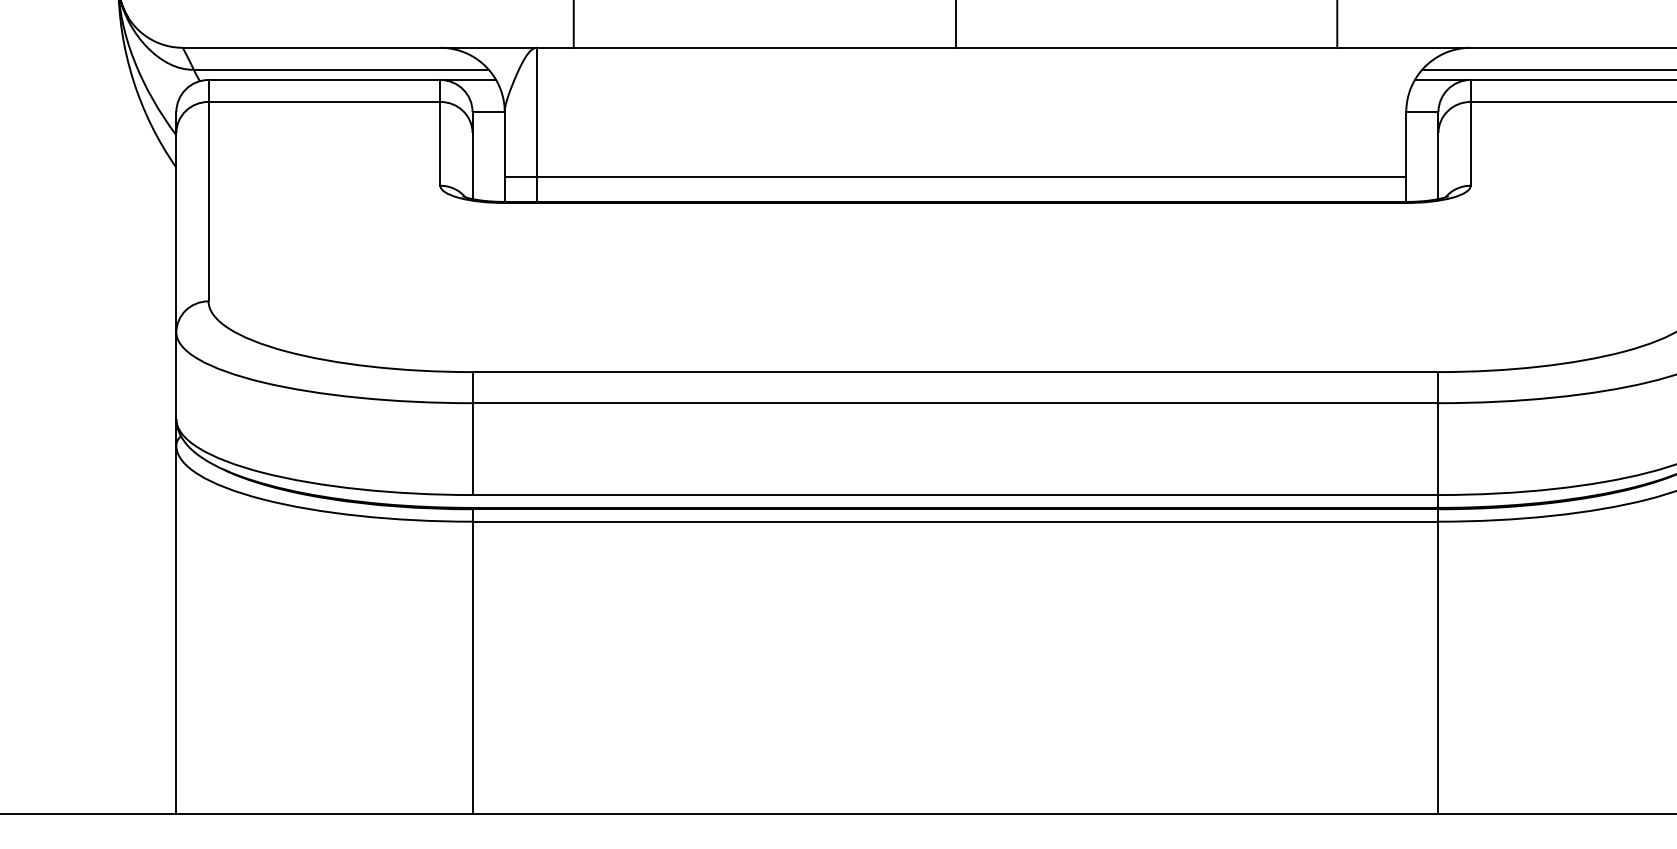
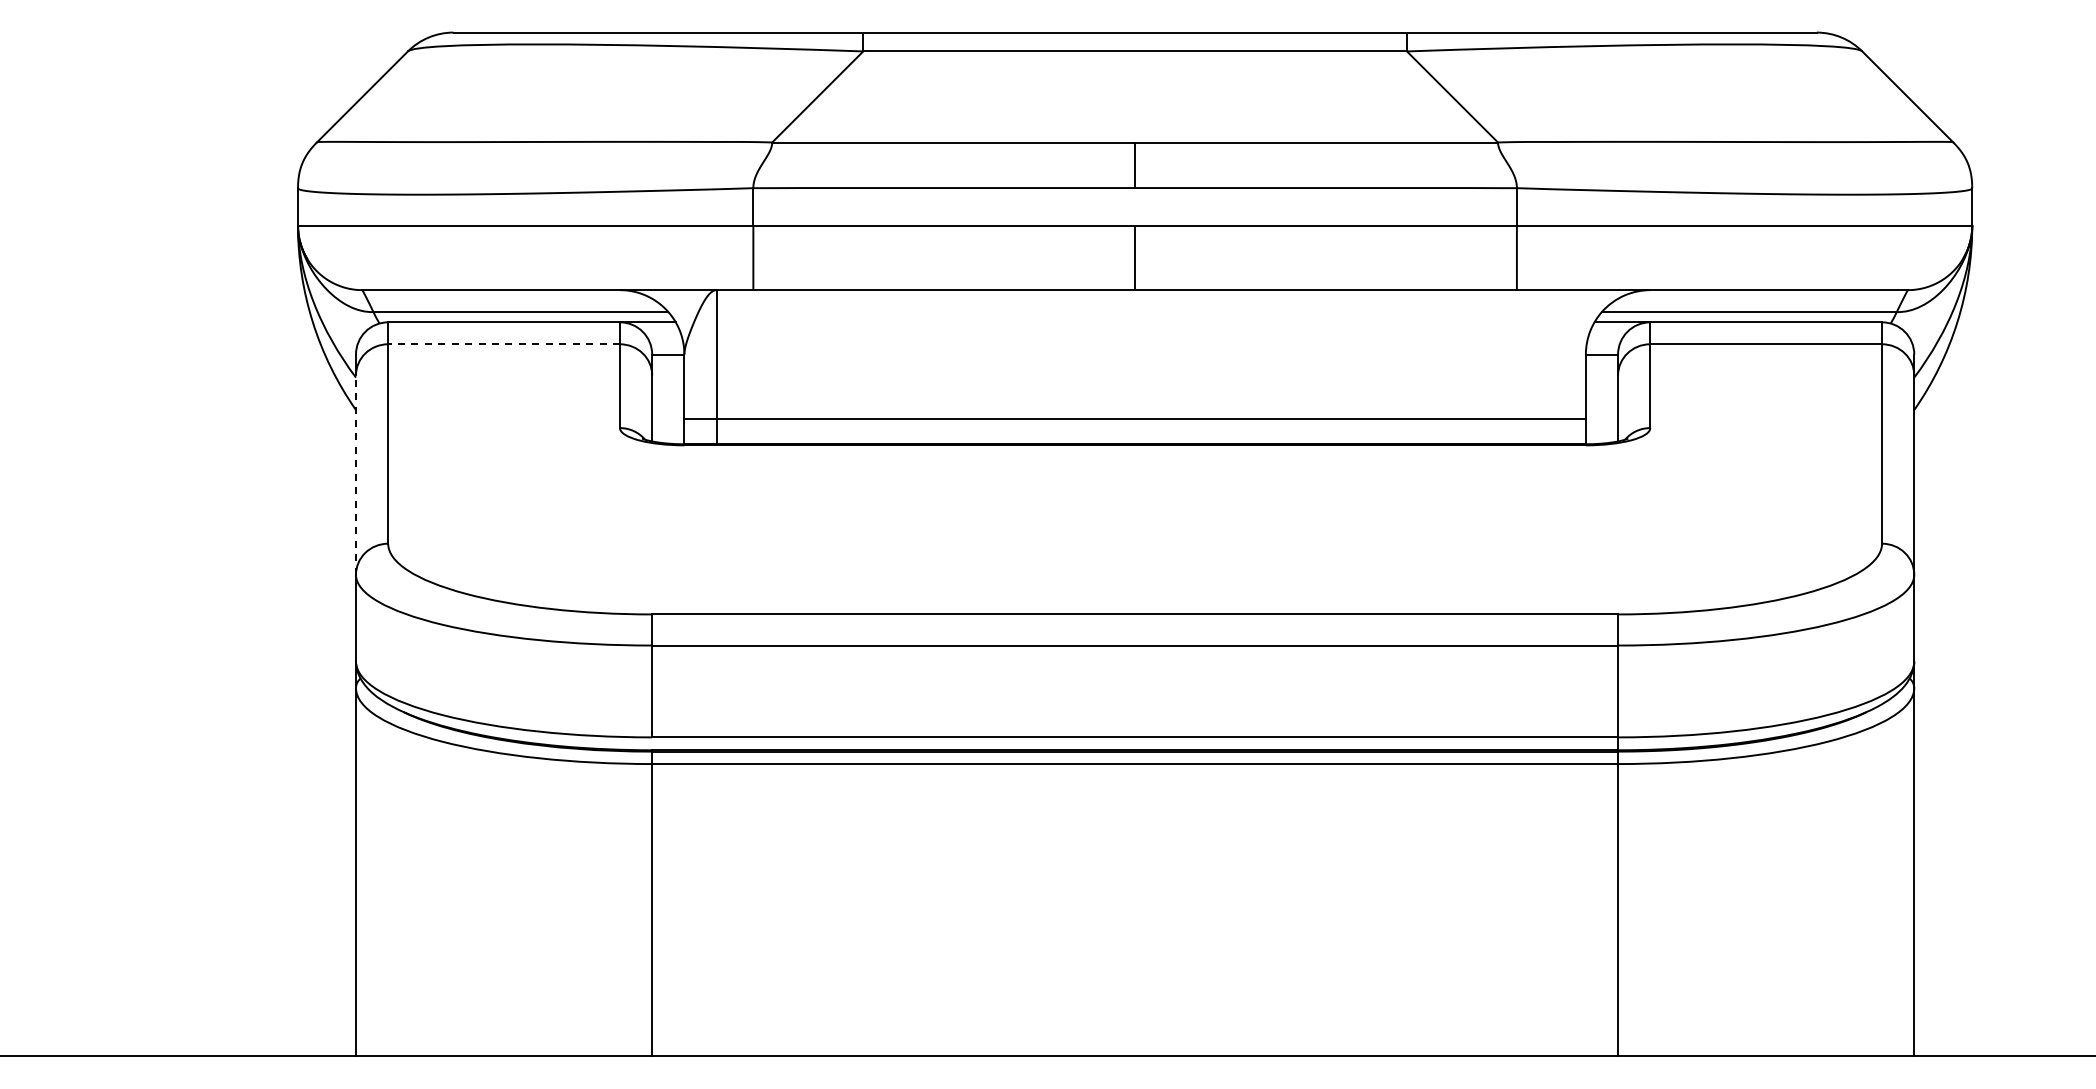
line: (324, 102) -> (504, 344), solid -> dashed
line: (176, 233) -> (356, 475), solid -> dashed

